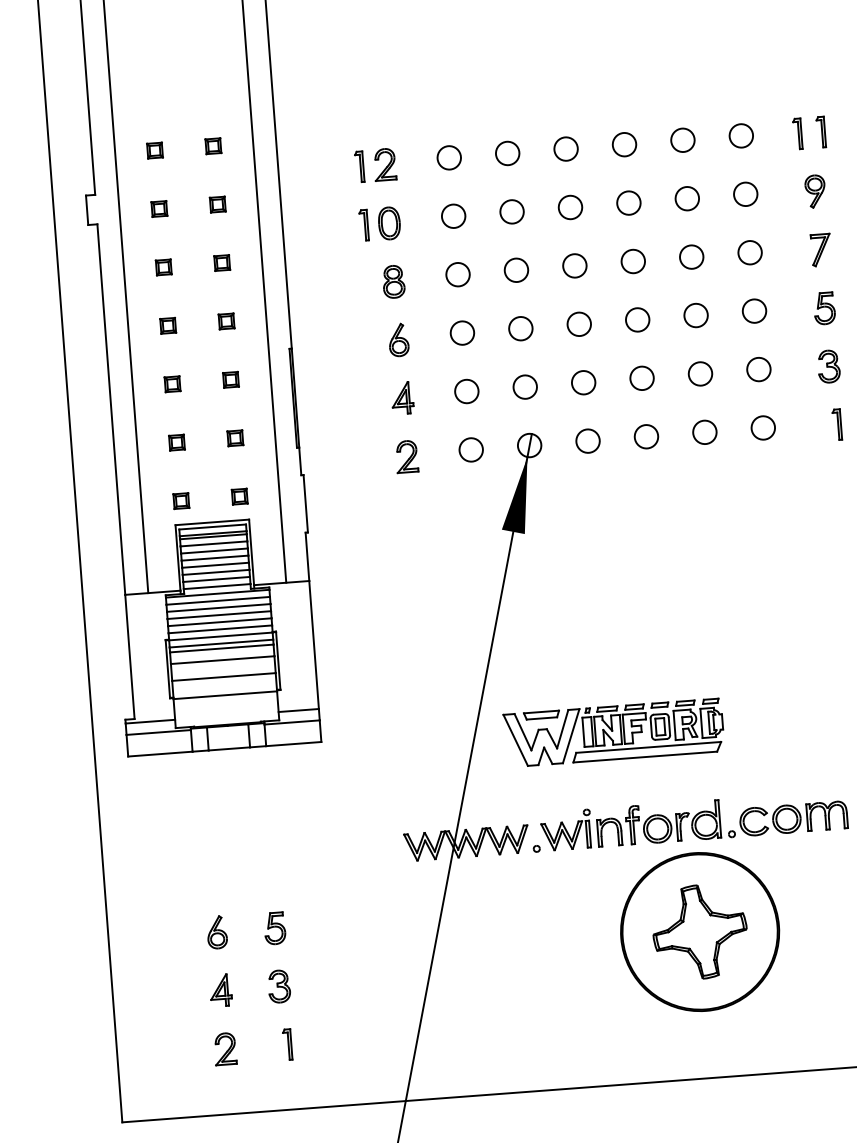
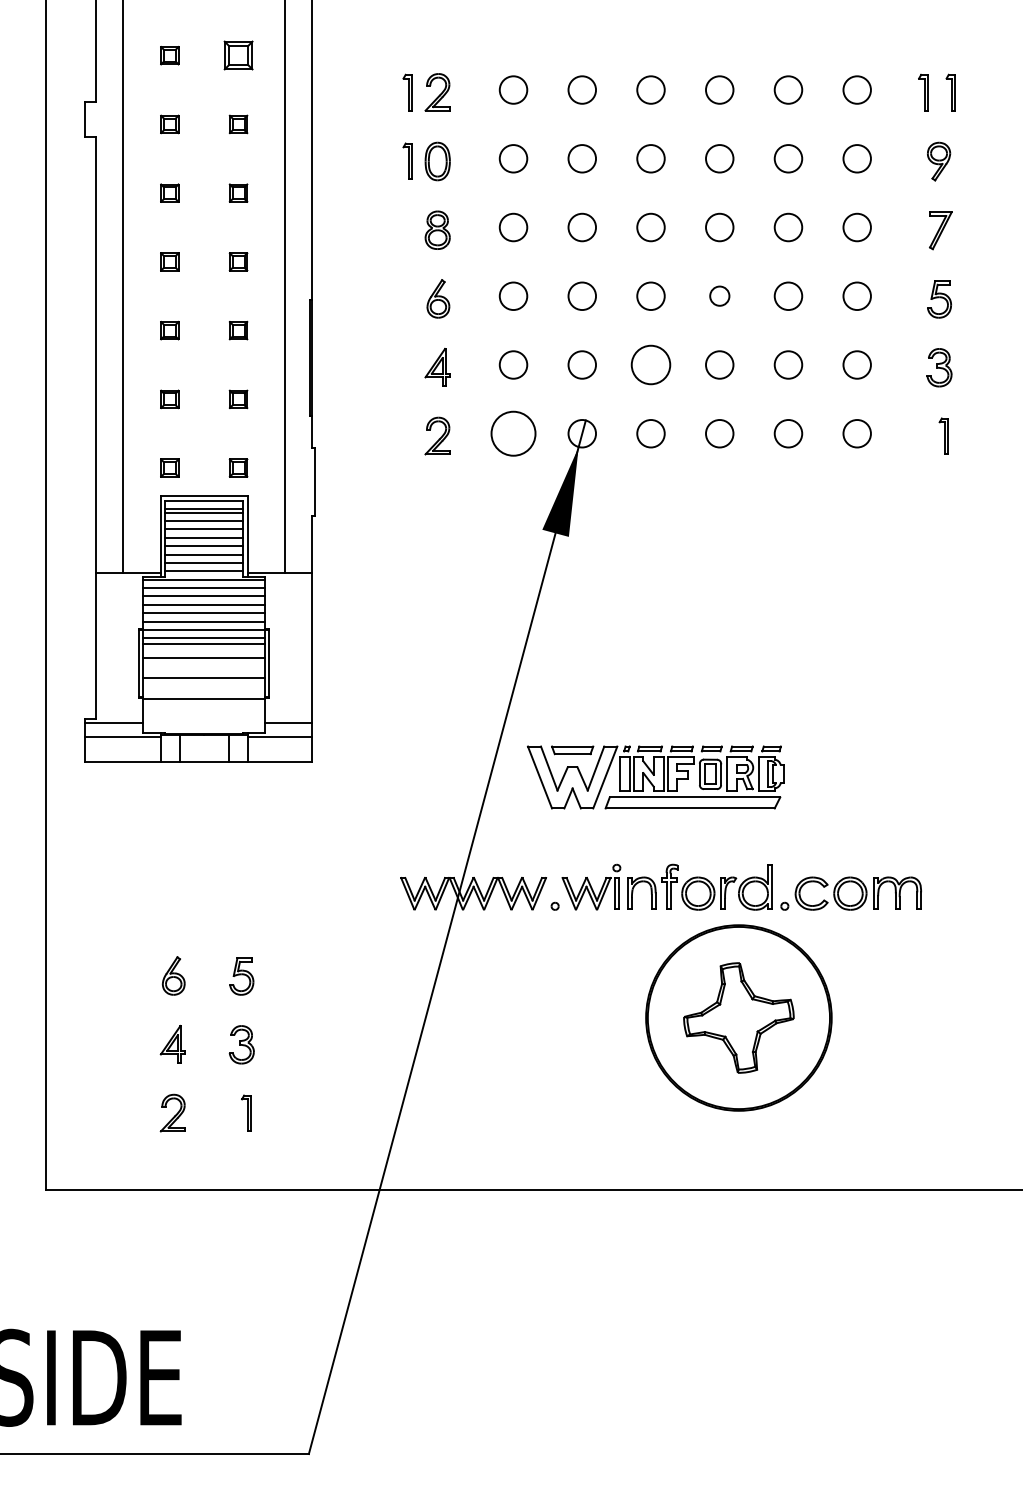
part: (213, 146) -> (238, 55), size x1.6
circle: (637, 319) -> (719, 295), size x0.7
circle: (583, 382) -> (650, 364), size x1.4
circle: (471, 449) -> (513, 433), size x1.6

